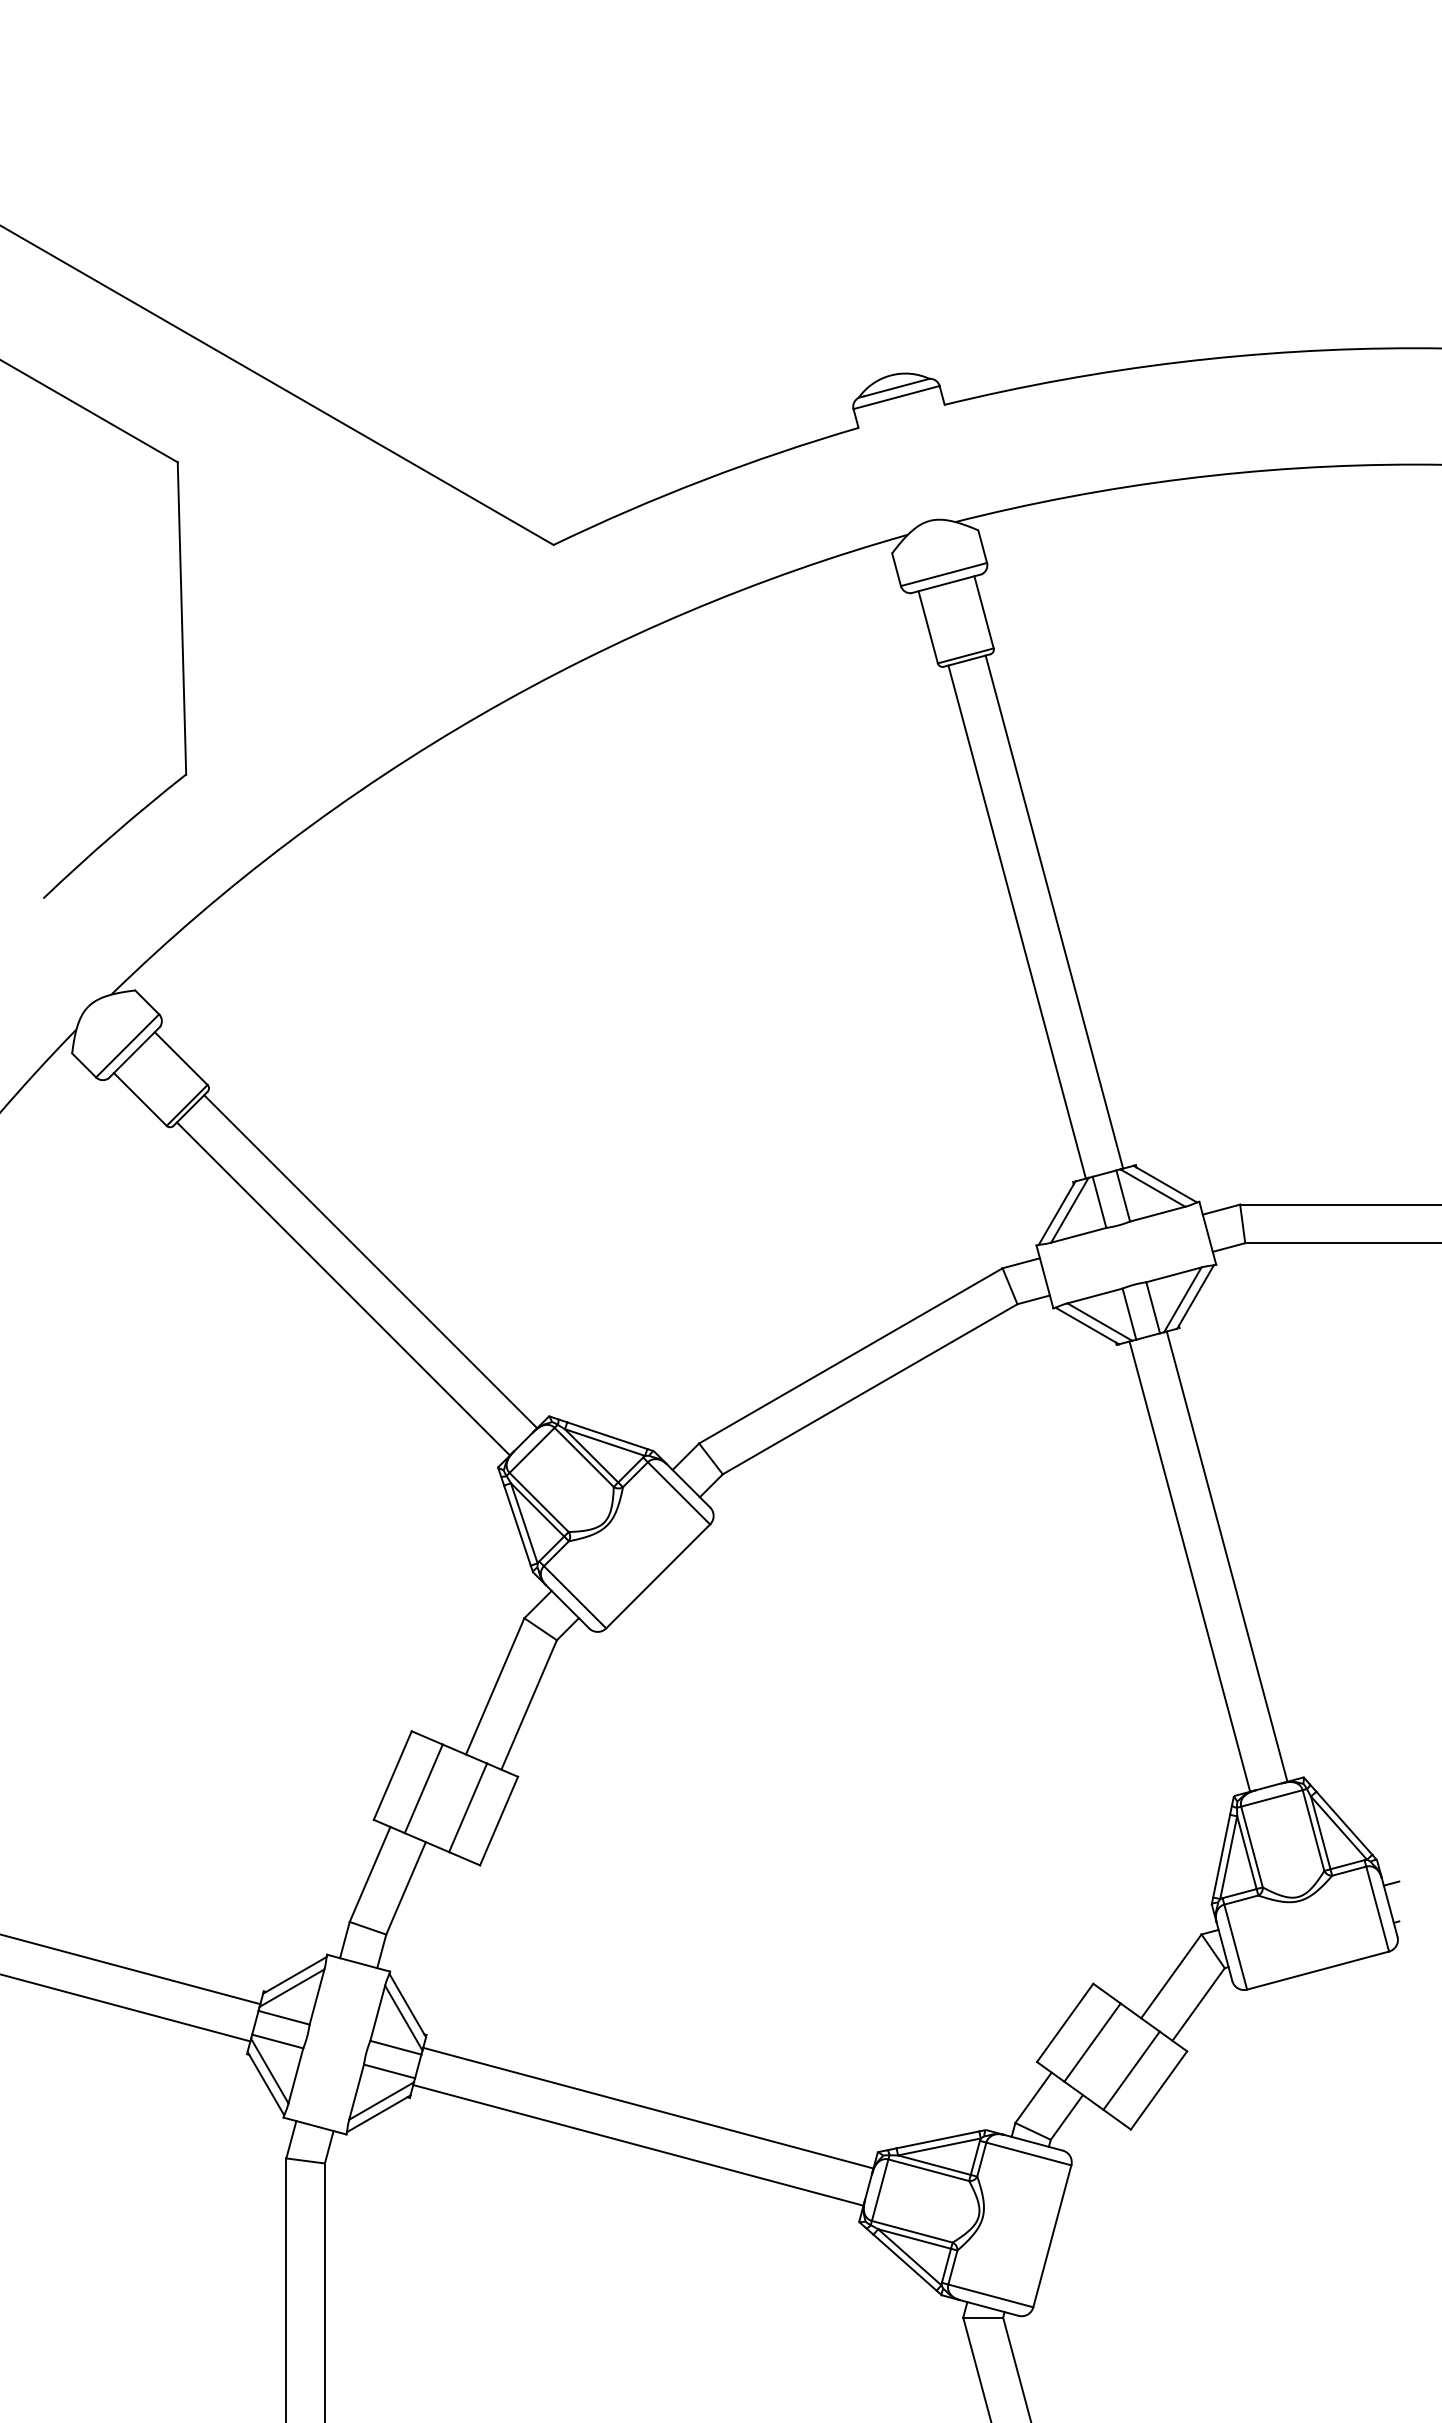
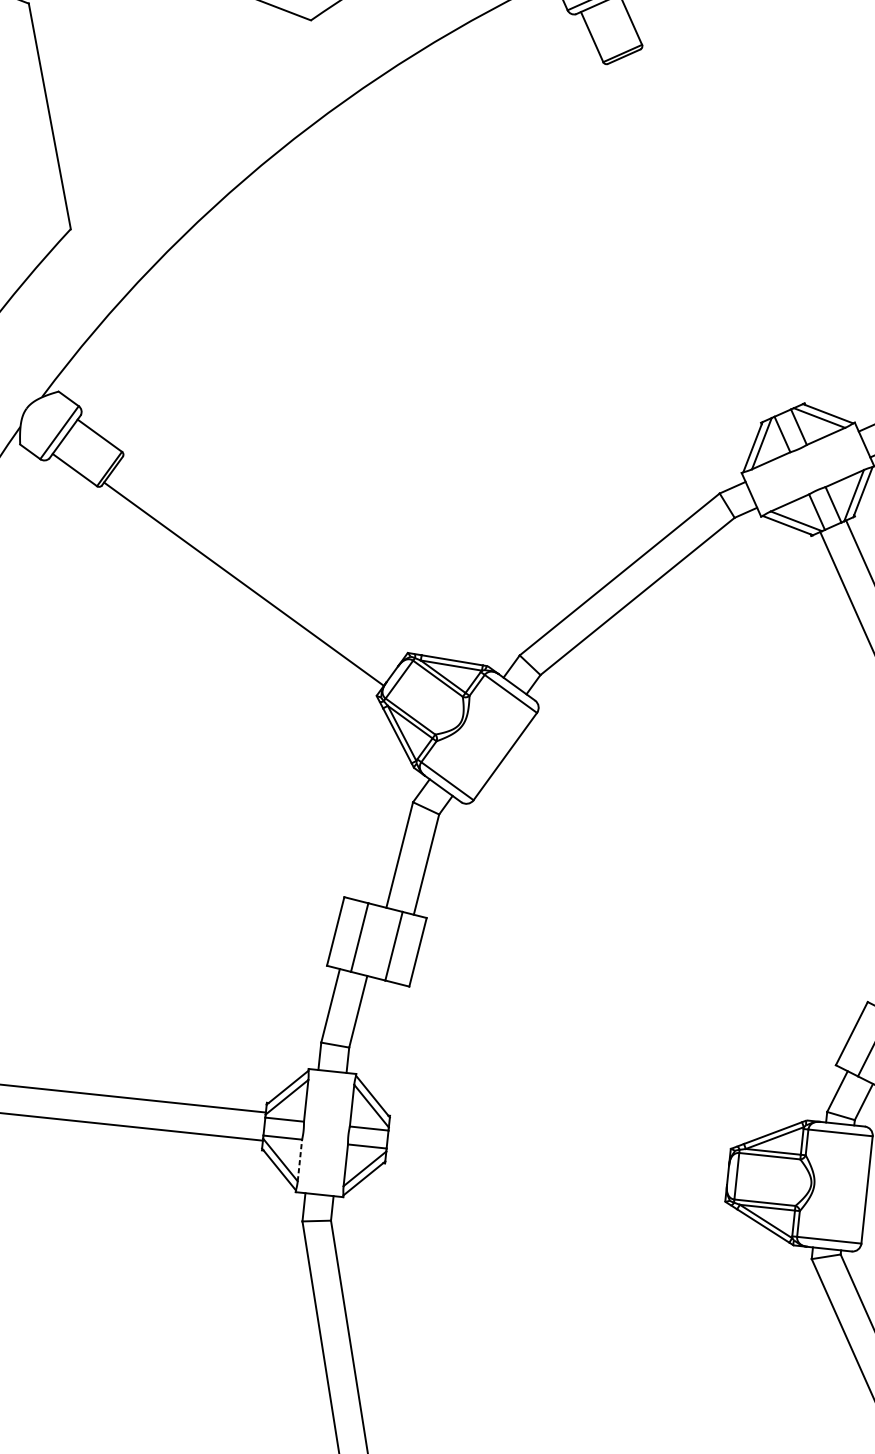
line: (1054, 911) -> (716, 228), removed
line: (1016, 921) -> (689, 240), removed
line: (370, 1261) -> (260, 561), removed
line: (295, 2075) -> (299, 1160), solid -> dashed
line: (648, 2107) -> (559, 1142), removed
line: (638, 2145) -> (556, 1171), removed

